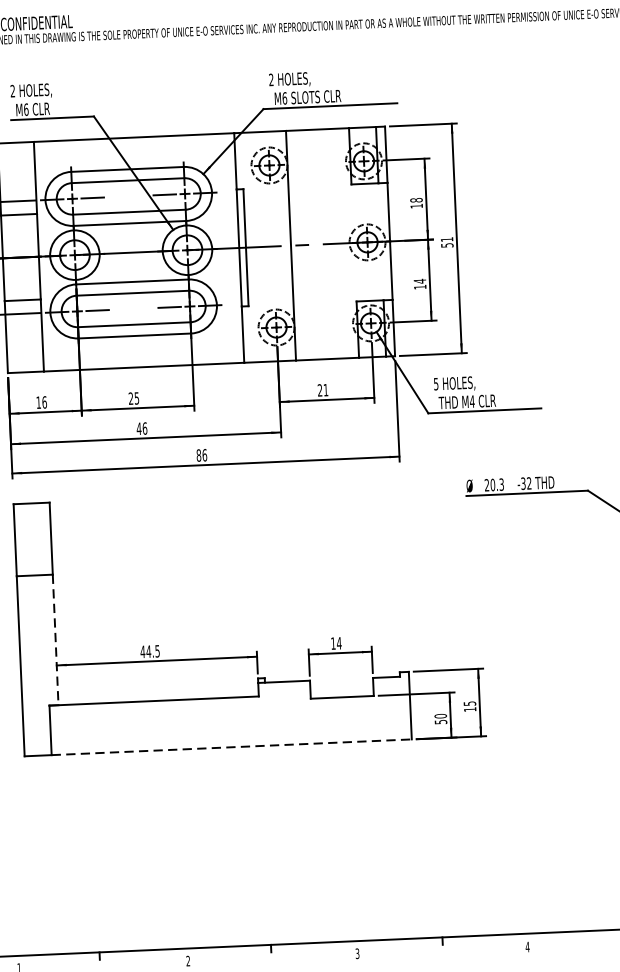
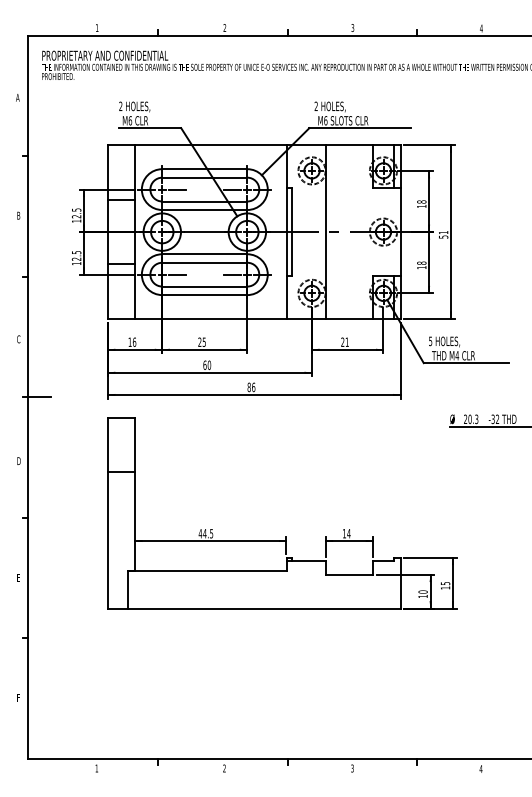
text: (419, 281) -> (421, 263), 14 -> 18
text: (142, 427) -> (207, 364), 46 -> 60
line: (56, 640) -> (135, 522), dashed -> solid
text: (440, 722) -> (422, 596), 50 -> 10
line: (231, 747) -> (264, 608), dashed -> solid

